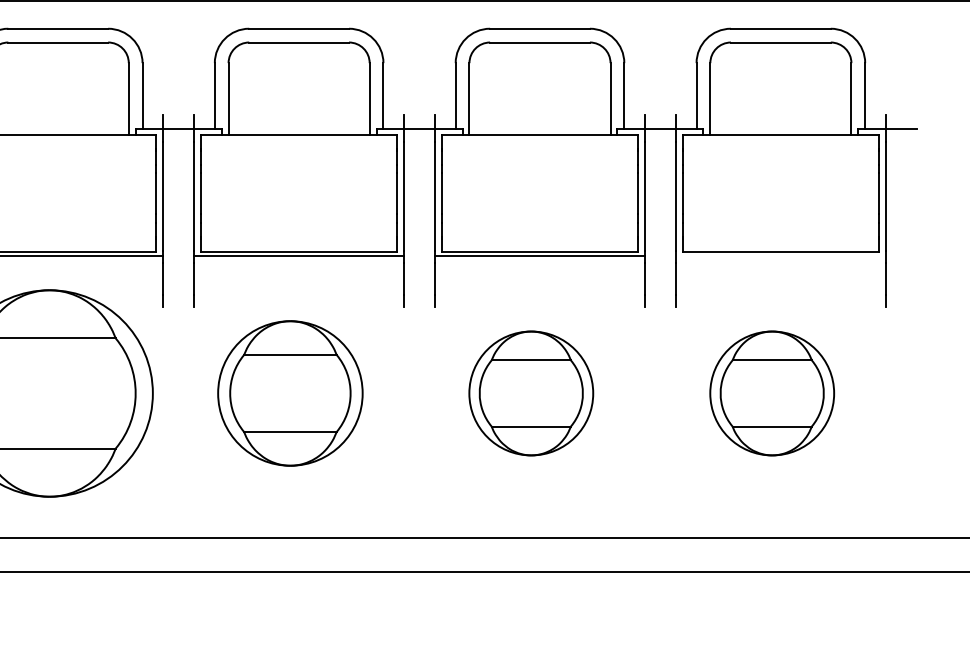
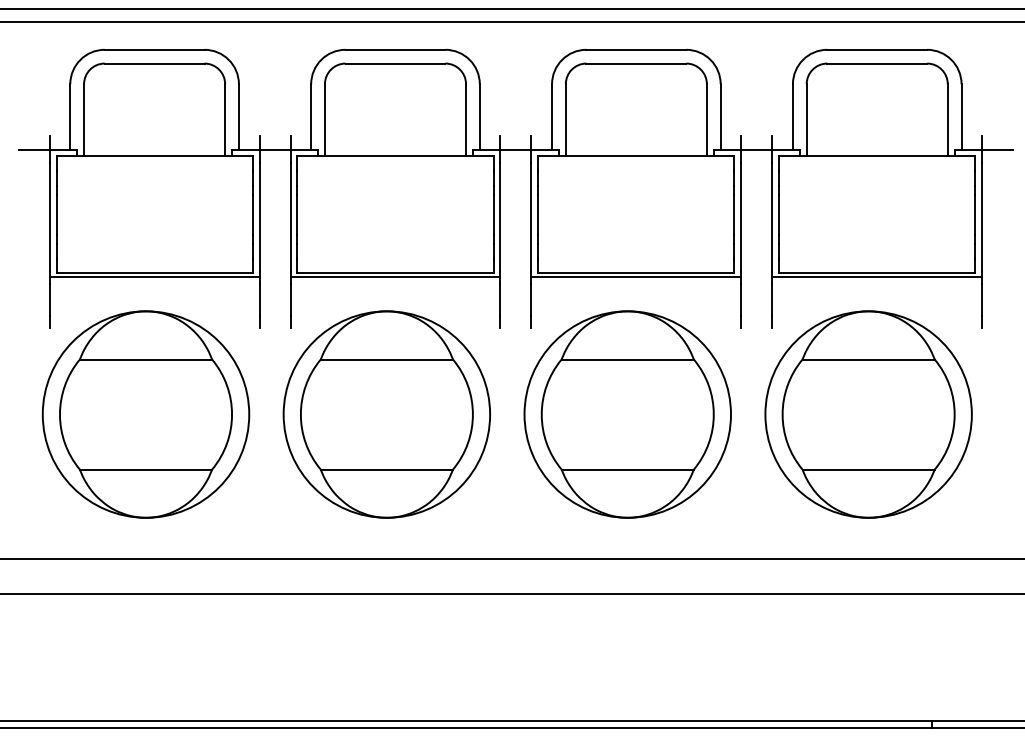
line: (781, 255) -> (877, 276), added
part: (290, 393) -> (386, 414), size x1.43
part: (531, 393) -> (627, 414), size x1.67
part: (772, 393) -> (868, 414), size x1.67

